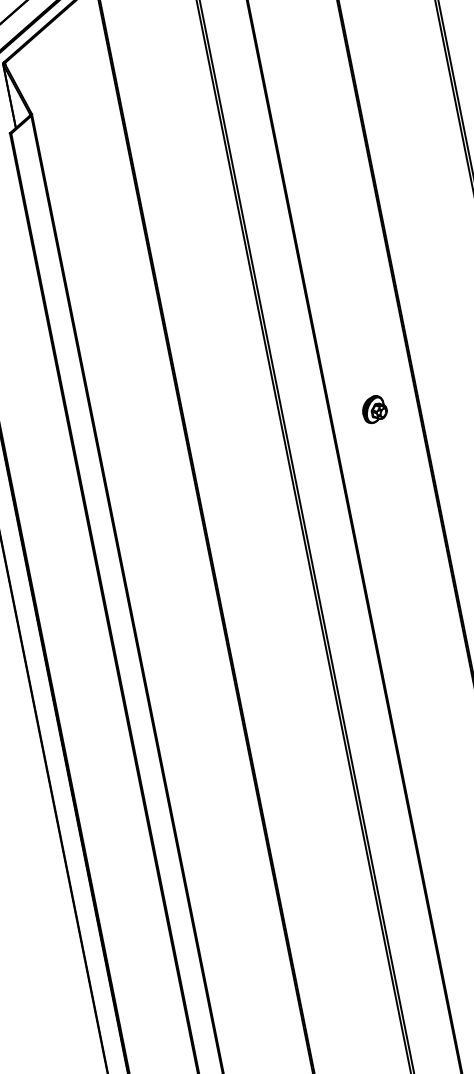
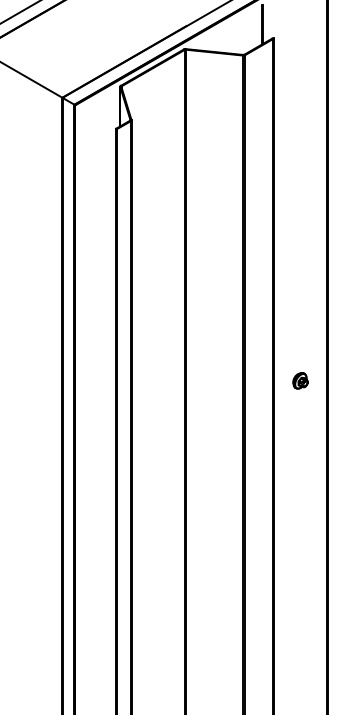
part: (374, 408) -> (300, 380), moved

